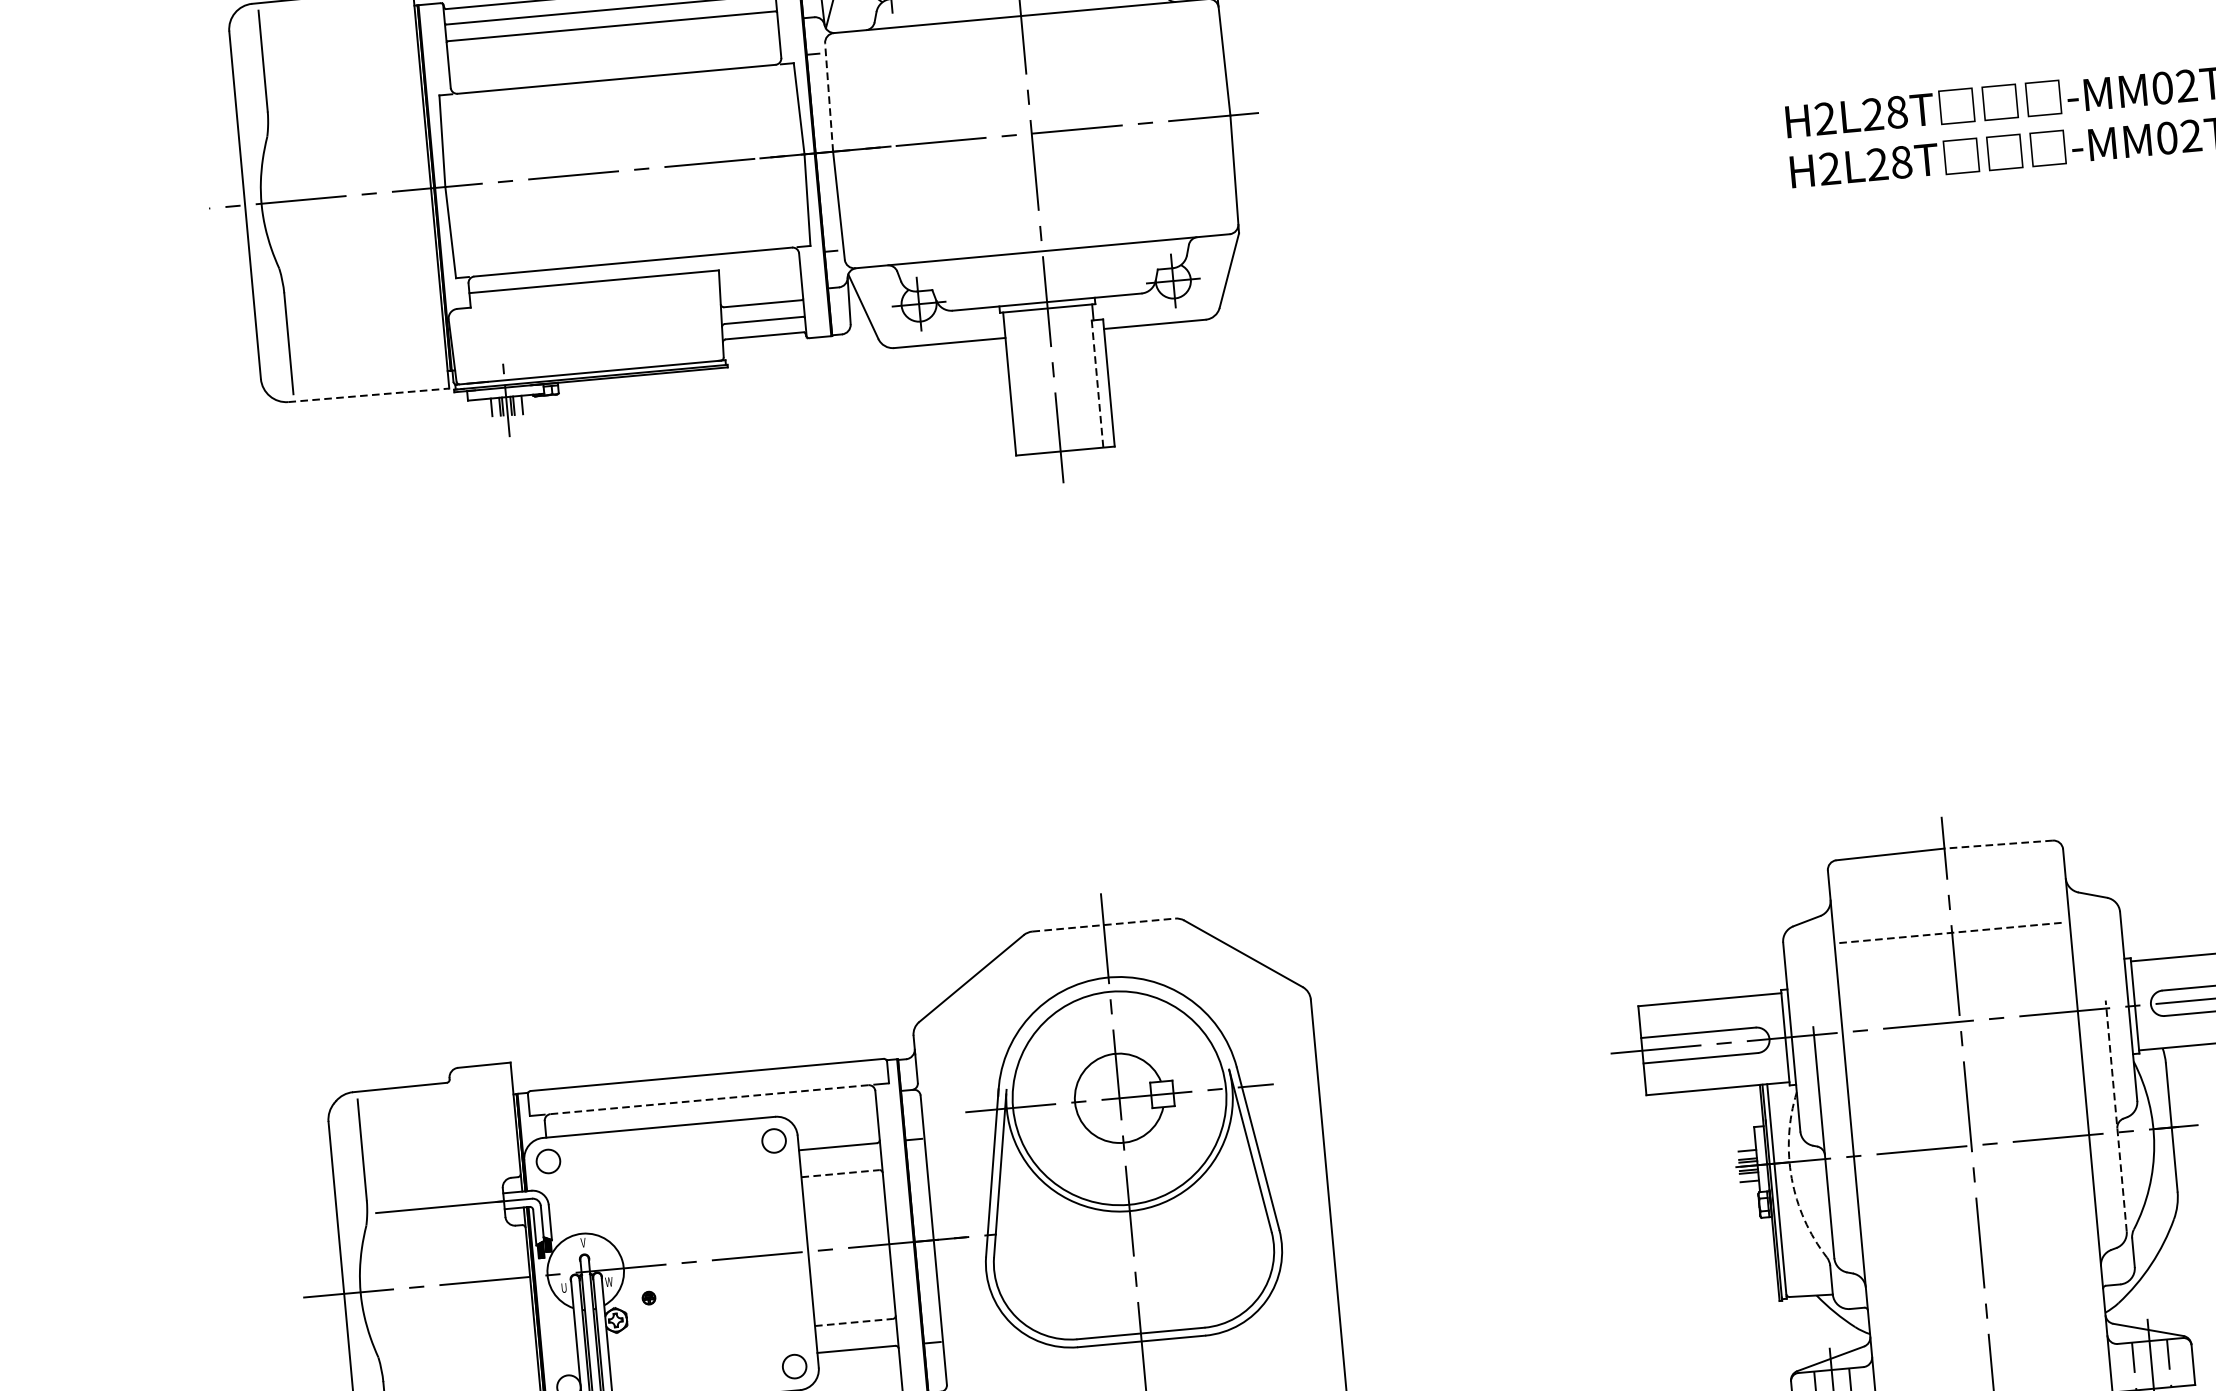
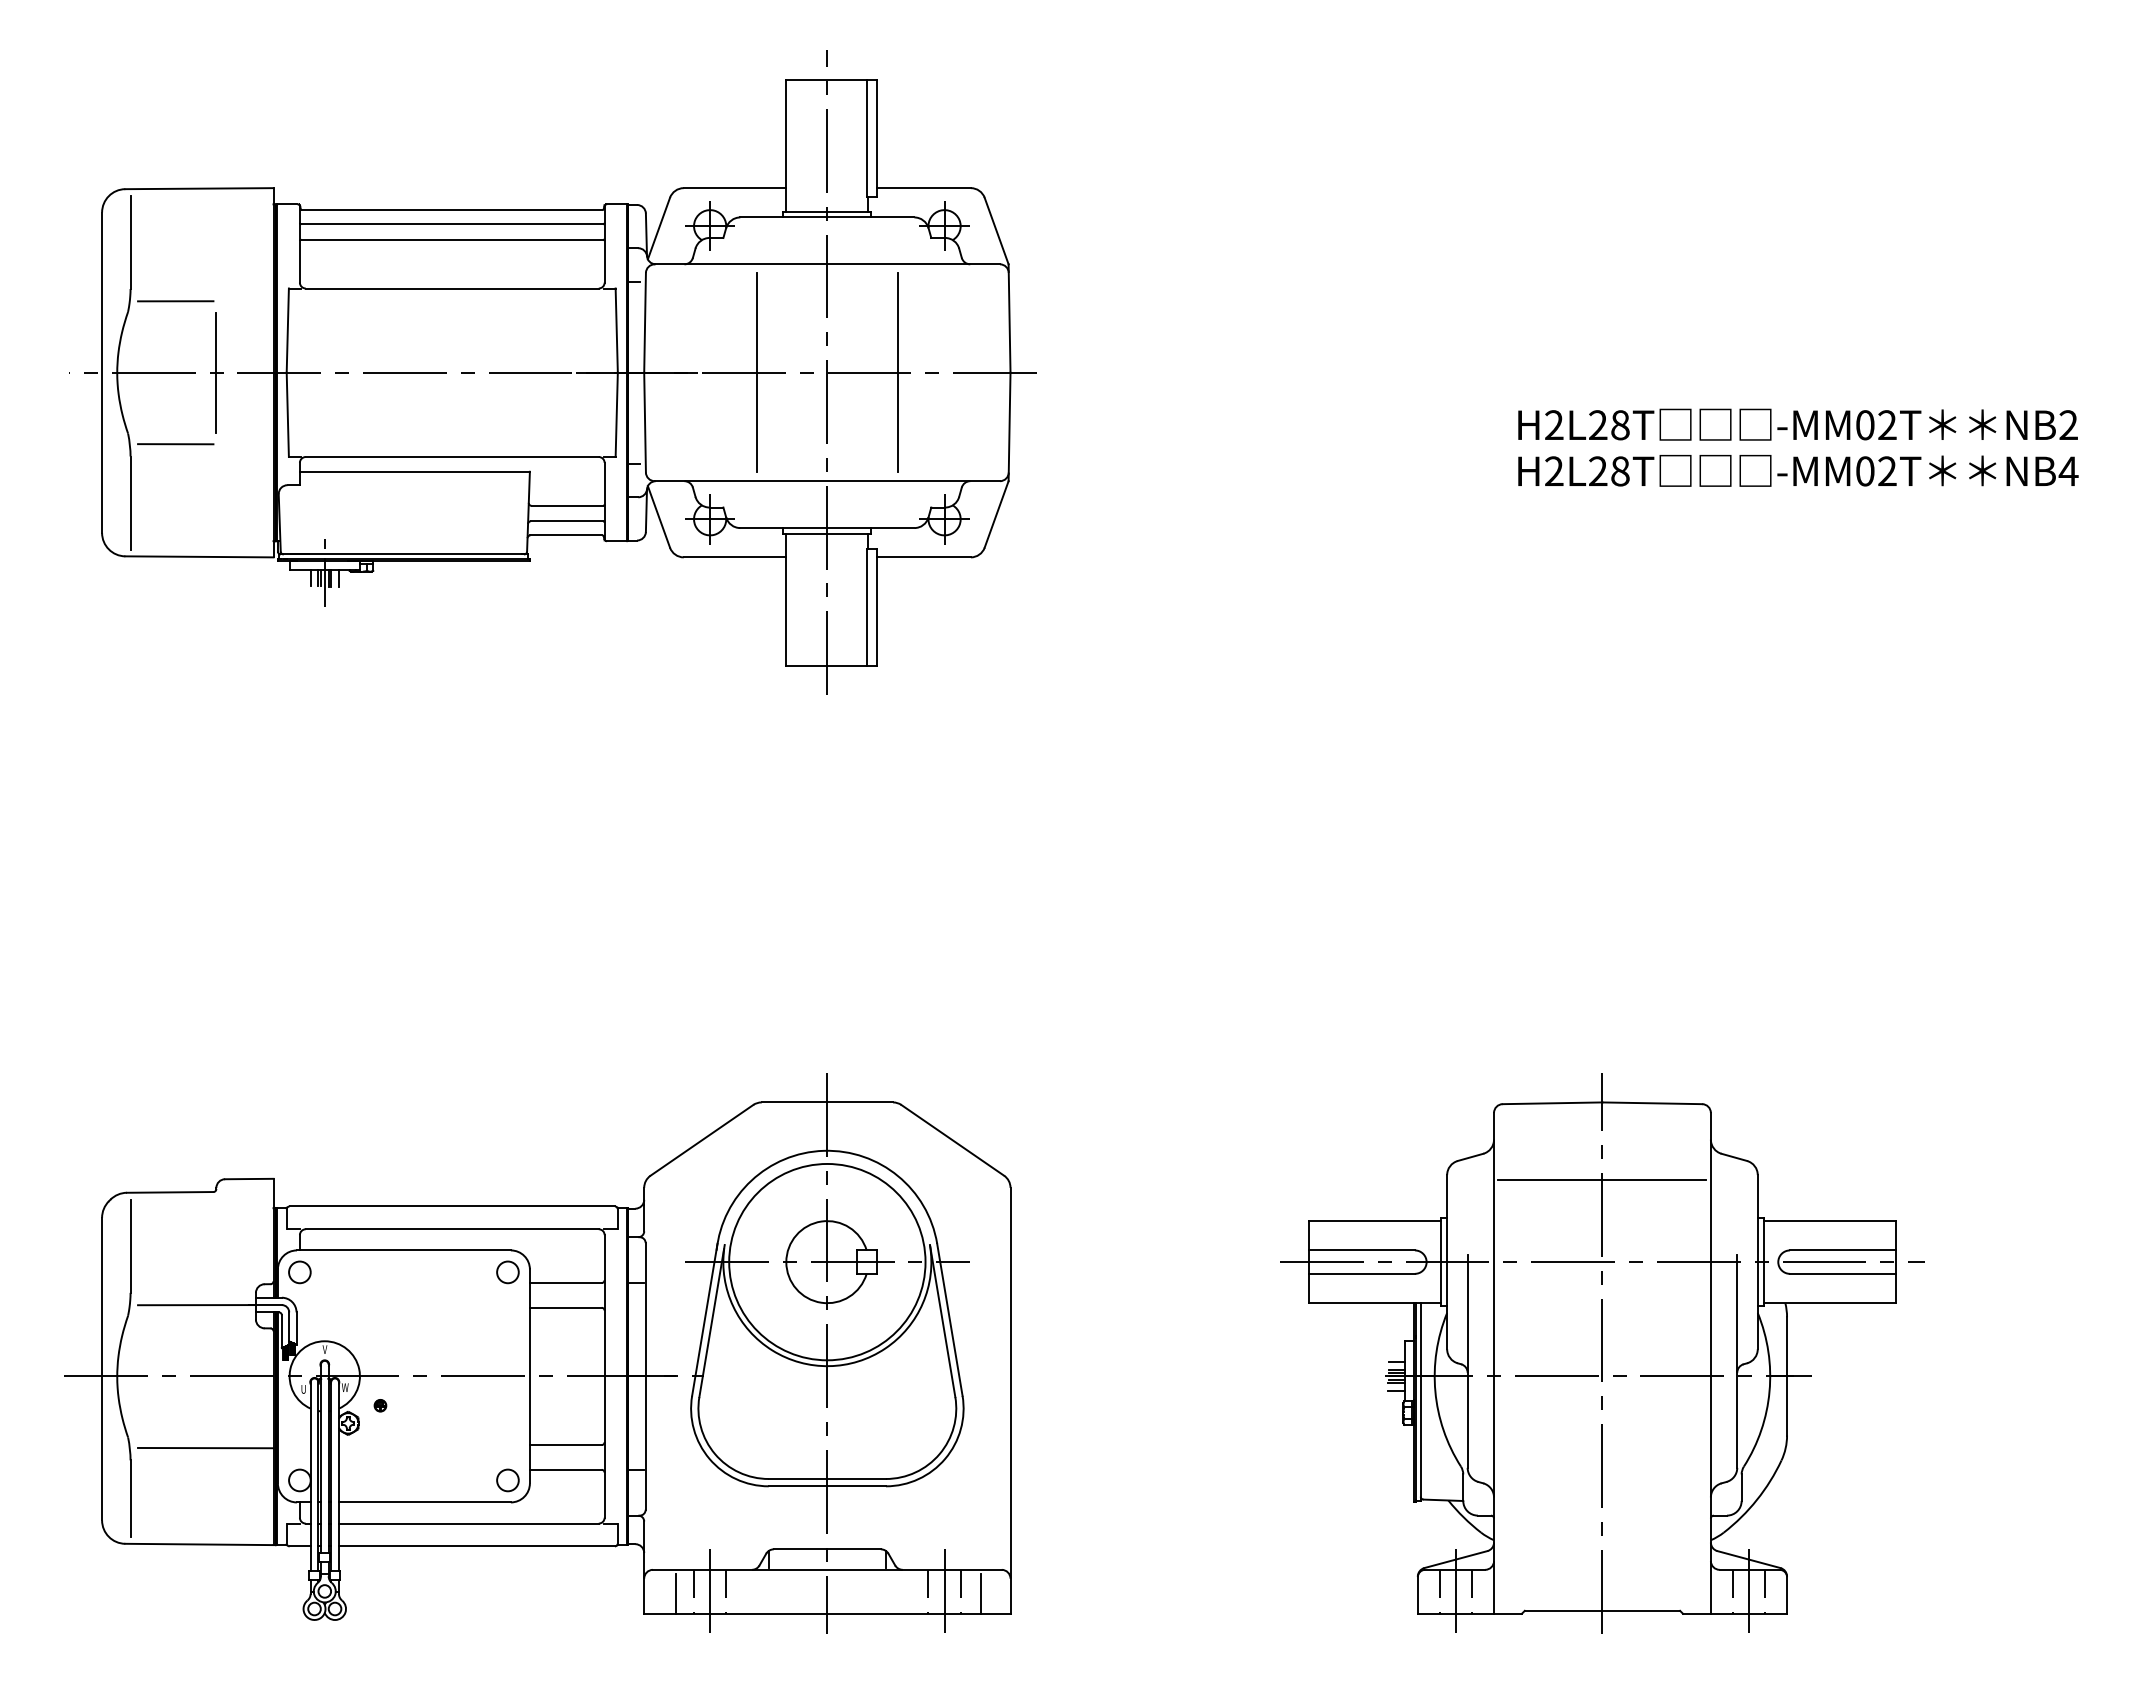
line: (829, 97) -> (645, 322), dashed -> solid
line: (317, 120) -> (175, 301), added
line: (1107, 126) -> (897, 372), added
line: (955, 140) -> (757, 372), added
line: (369, 193) -> (216, 372), added
line: (331, 275) -> (175, 444), added
line: (1097, 384) -> (866, 607), dashed -> solid
line: (368, 394) -> (199, 556), dashed -> solid
line: (1998, 844) -> (1652, 1103), dashed -> solid
line: (1103, 925) -> (827, 1102), dashed -> solid
line: (1952, 933) -> (1602, 1180), dashed -> solid
line: (709, 1099) -> (452, 1229), dashed -> solid
line: (2116, 1116) -> (1737, 1361), dashed -> solid
line: (840, 1173) -> (565, 1307), dashed -> solid
arc: (1791, 1178) -> (1435, 1391), dashed -> solid
line: (853, 1323) -> (565, 1445), dashed -> solid
line: (463, 1360) -> (205, 1447), added

